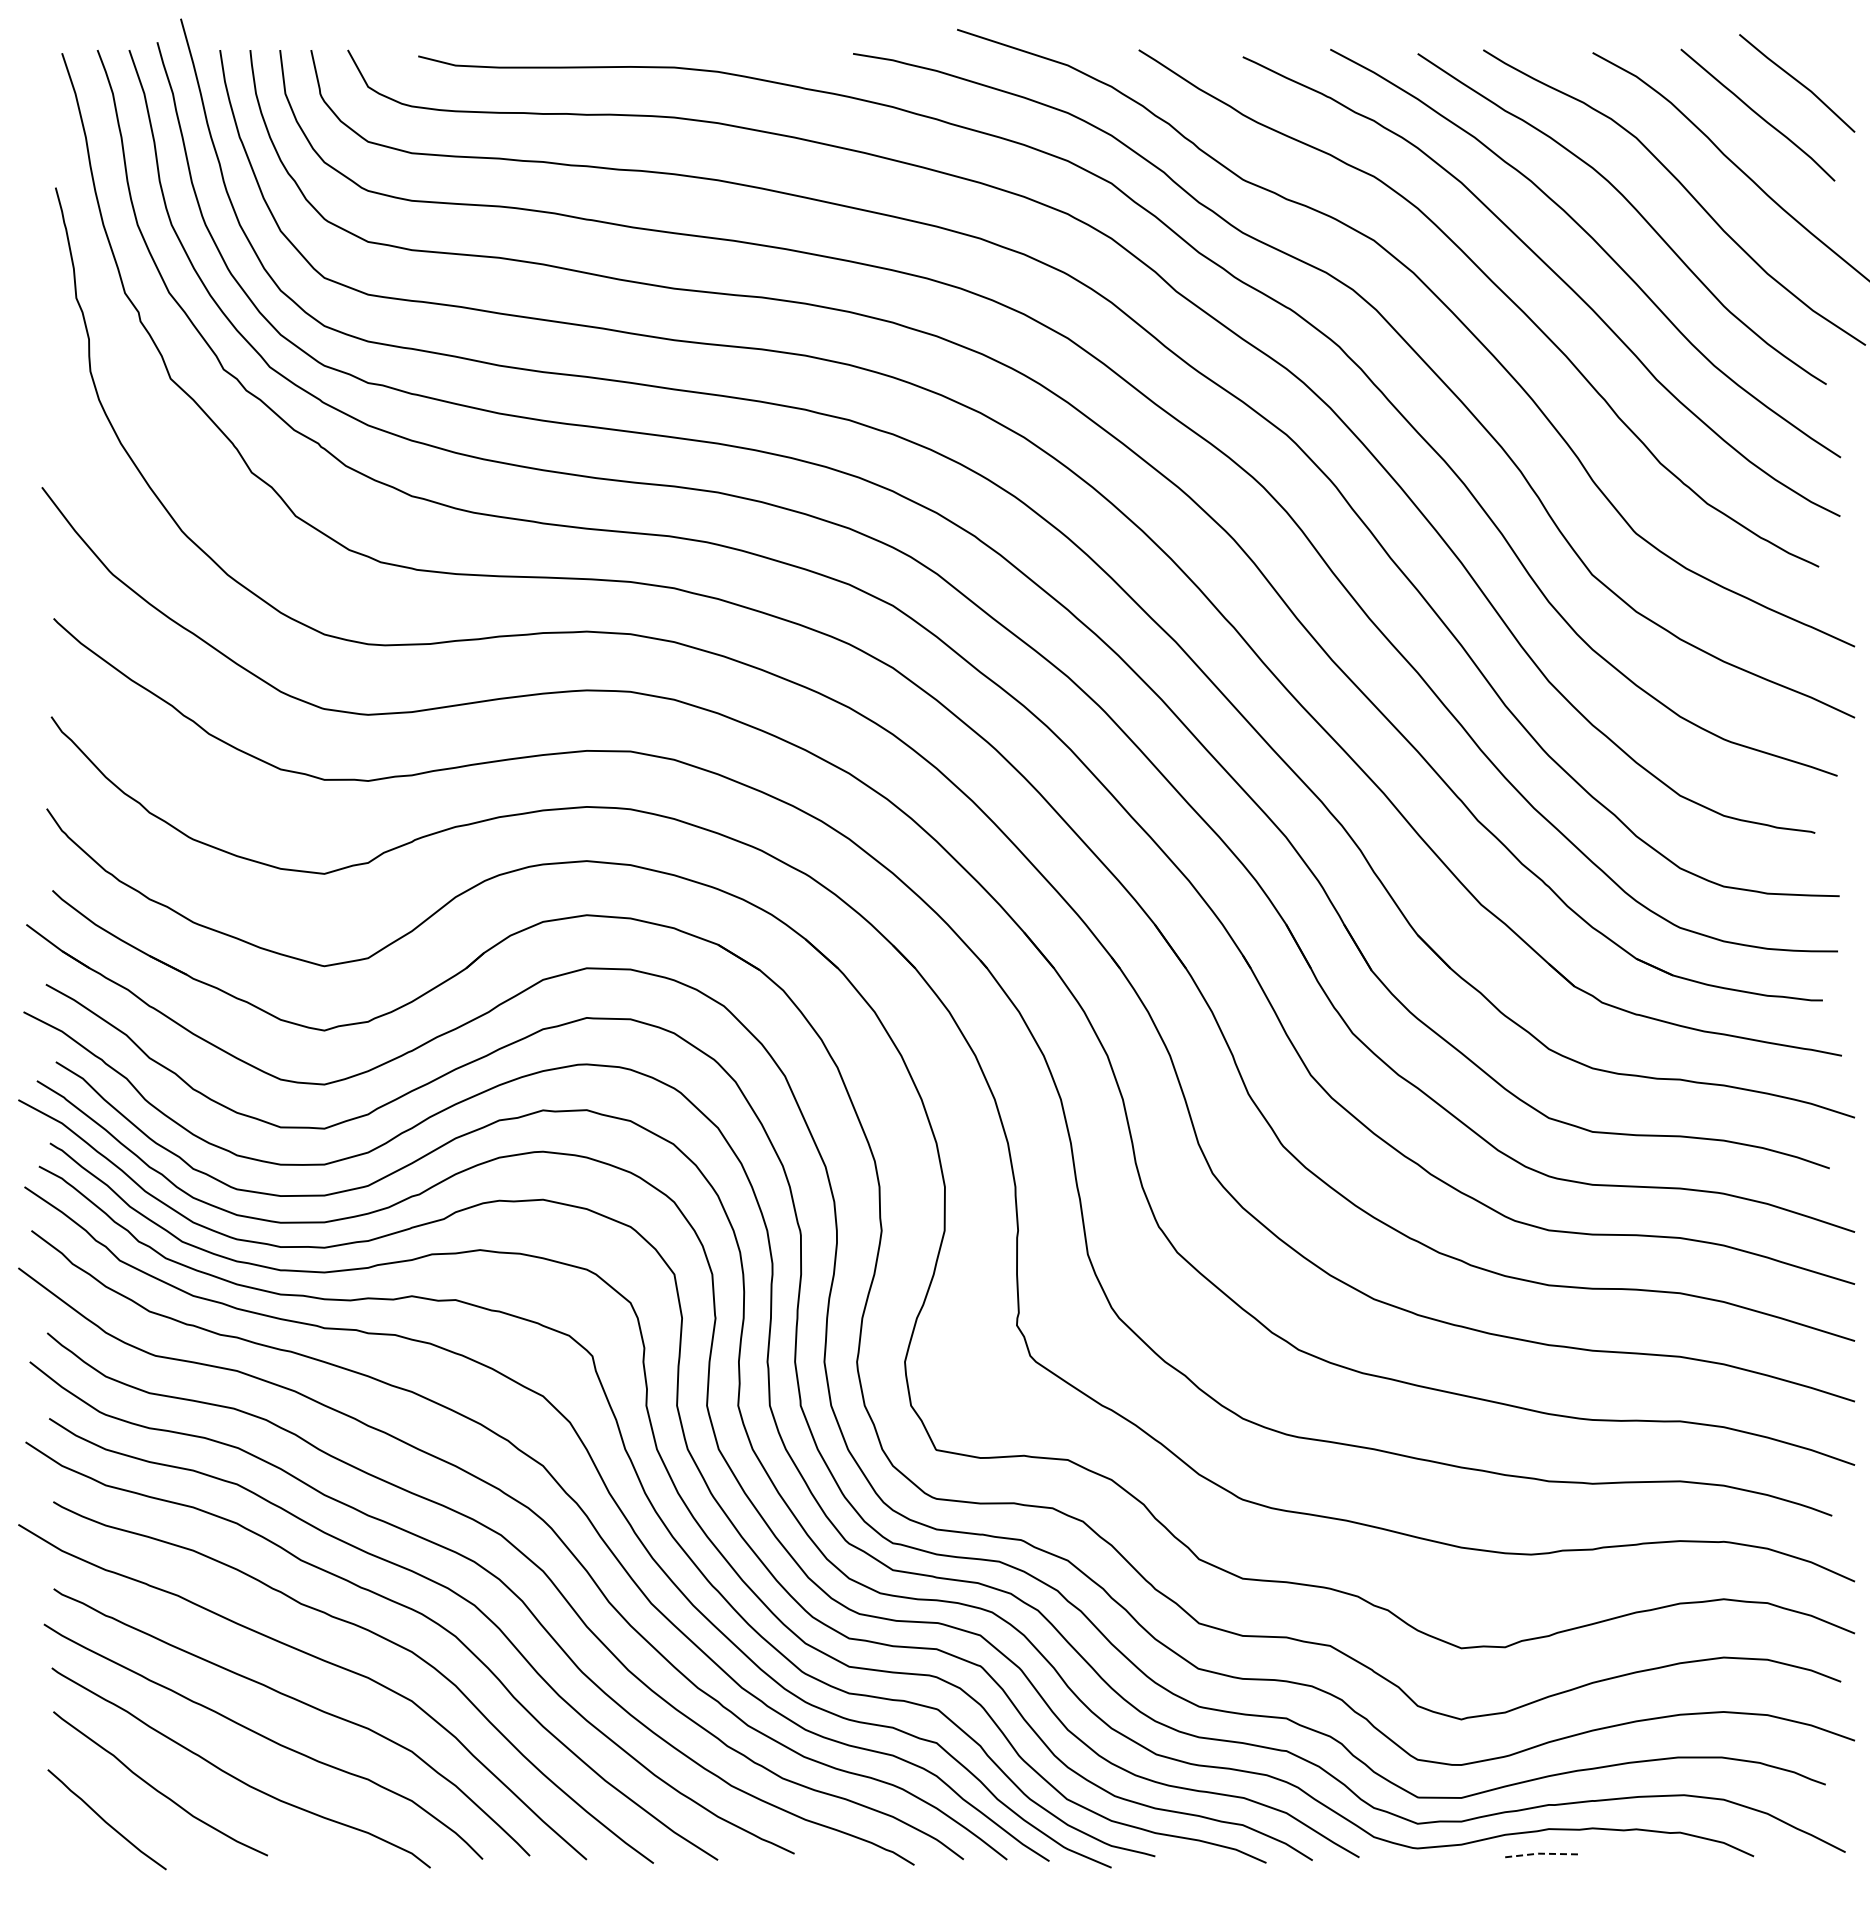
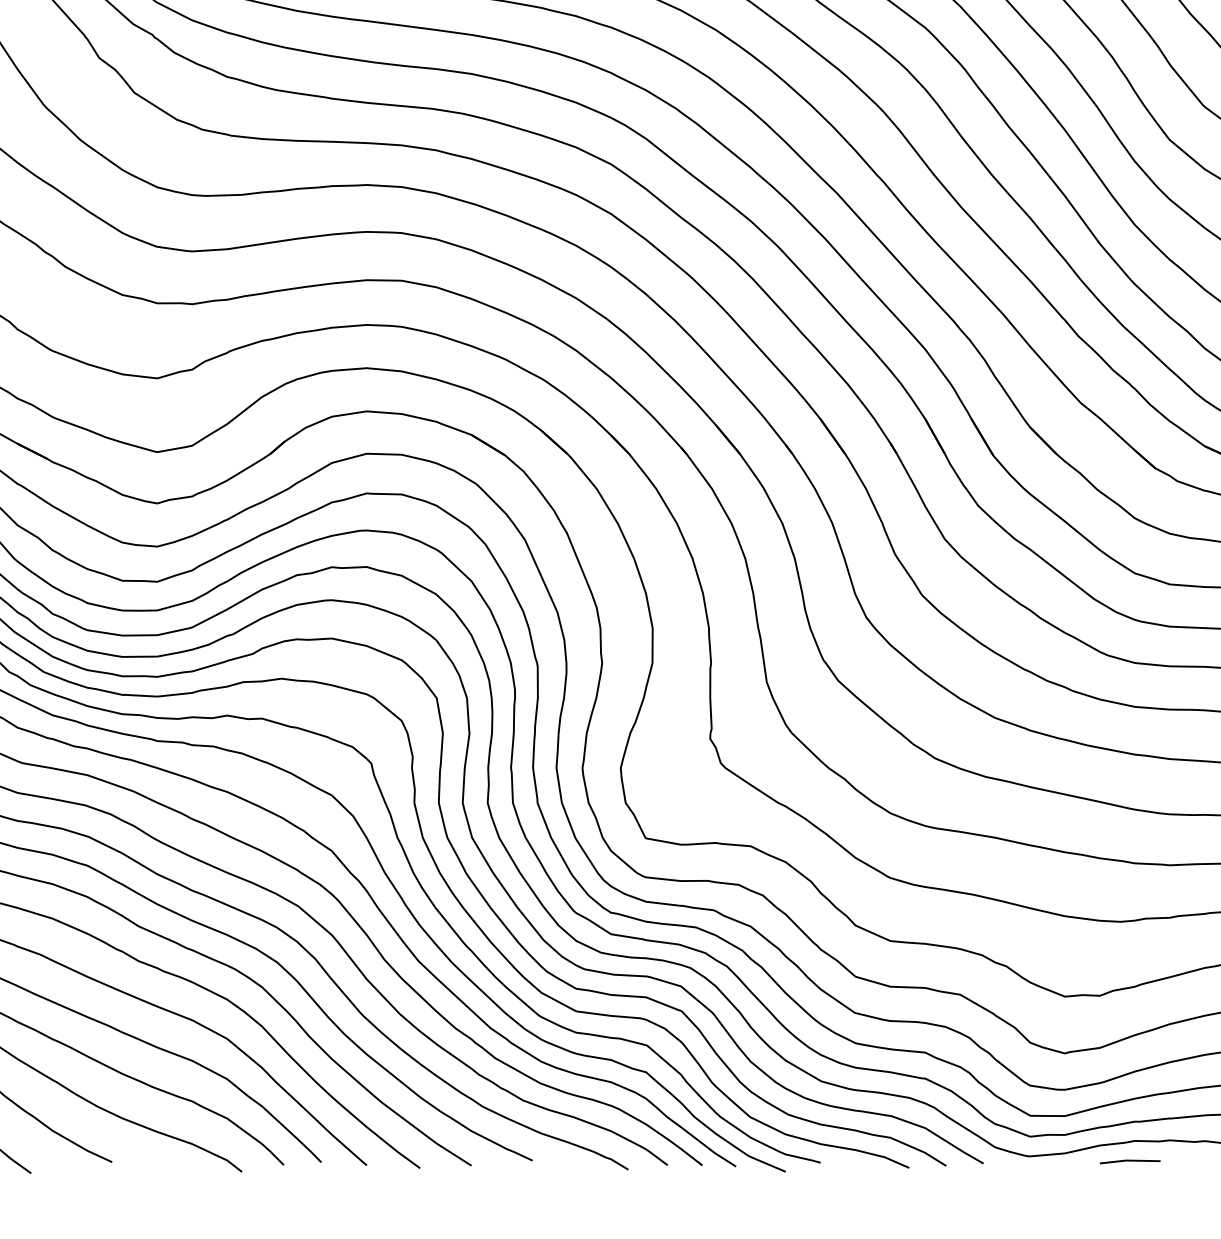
line: (1542, 1853) -> (1129, 1160), dashed -> solid

